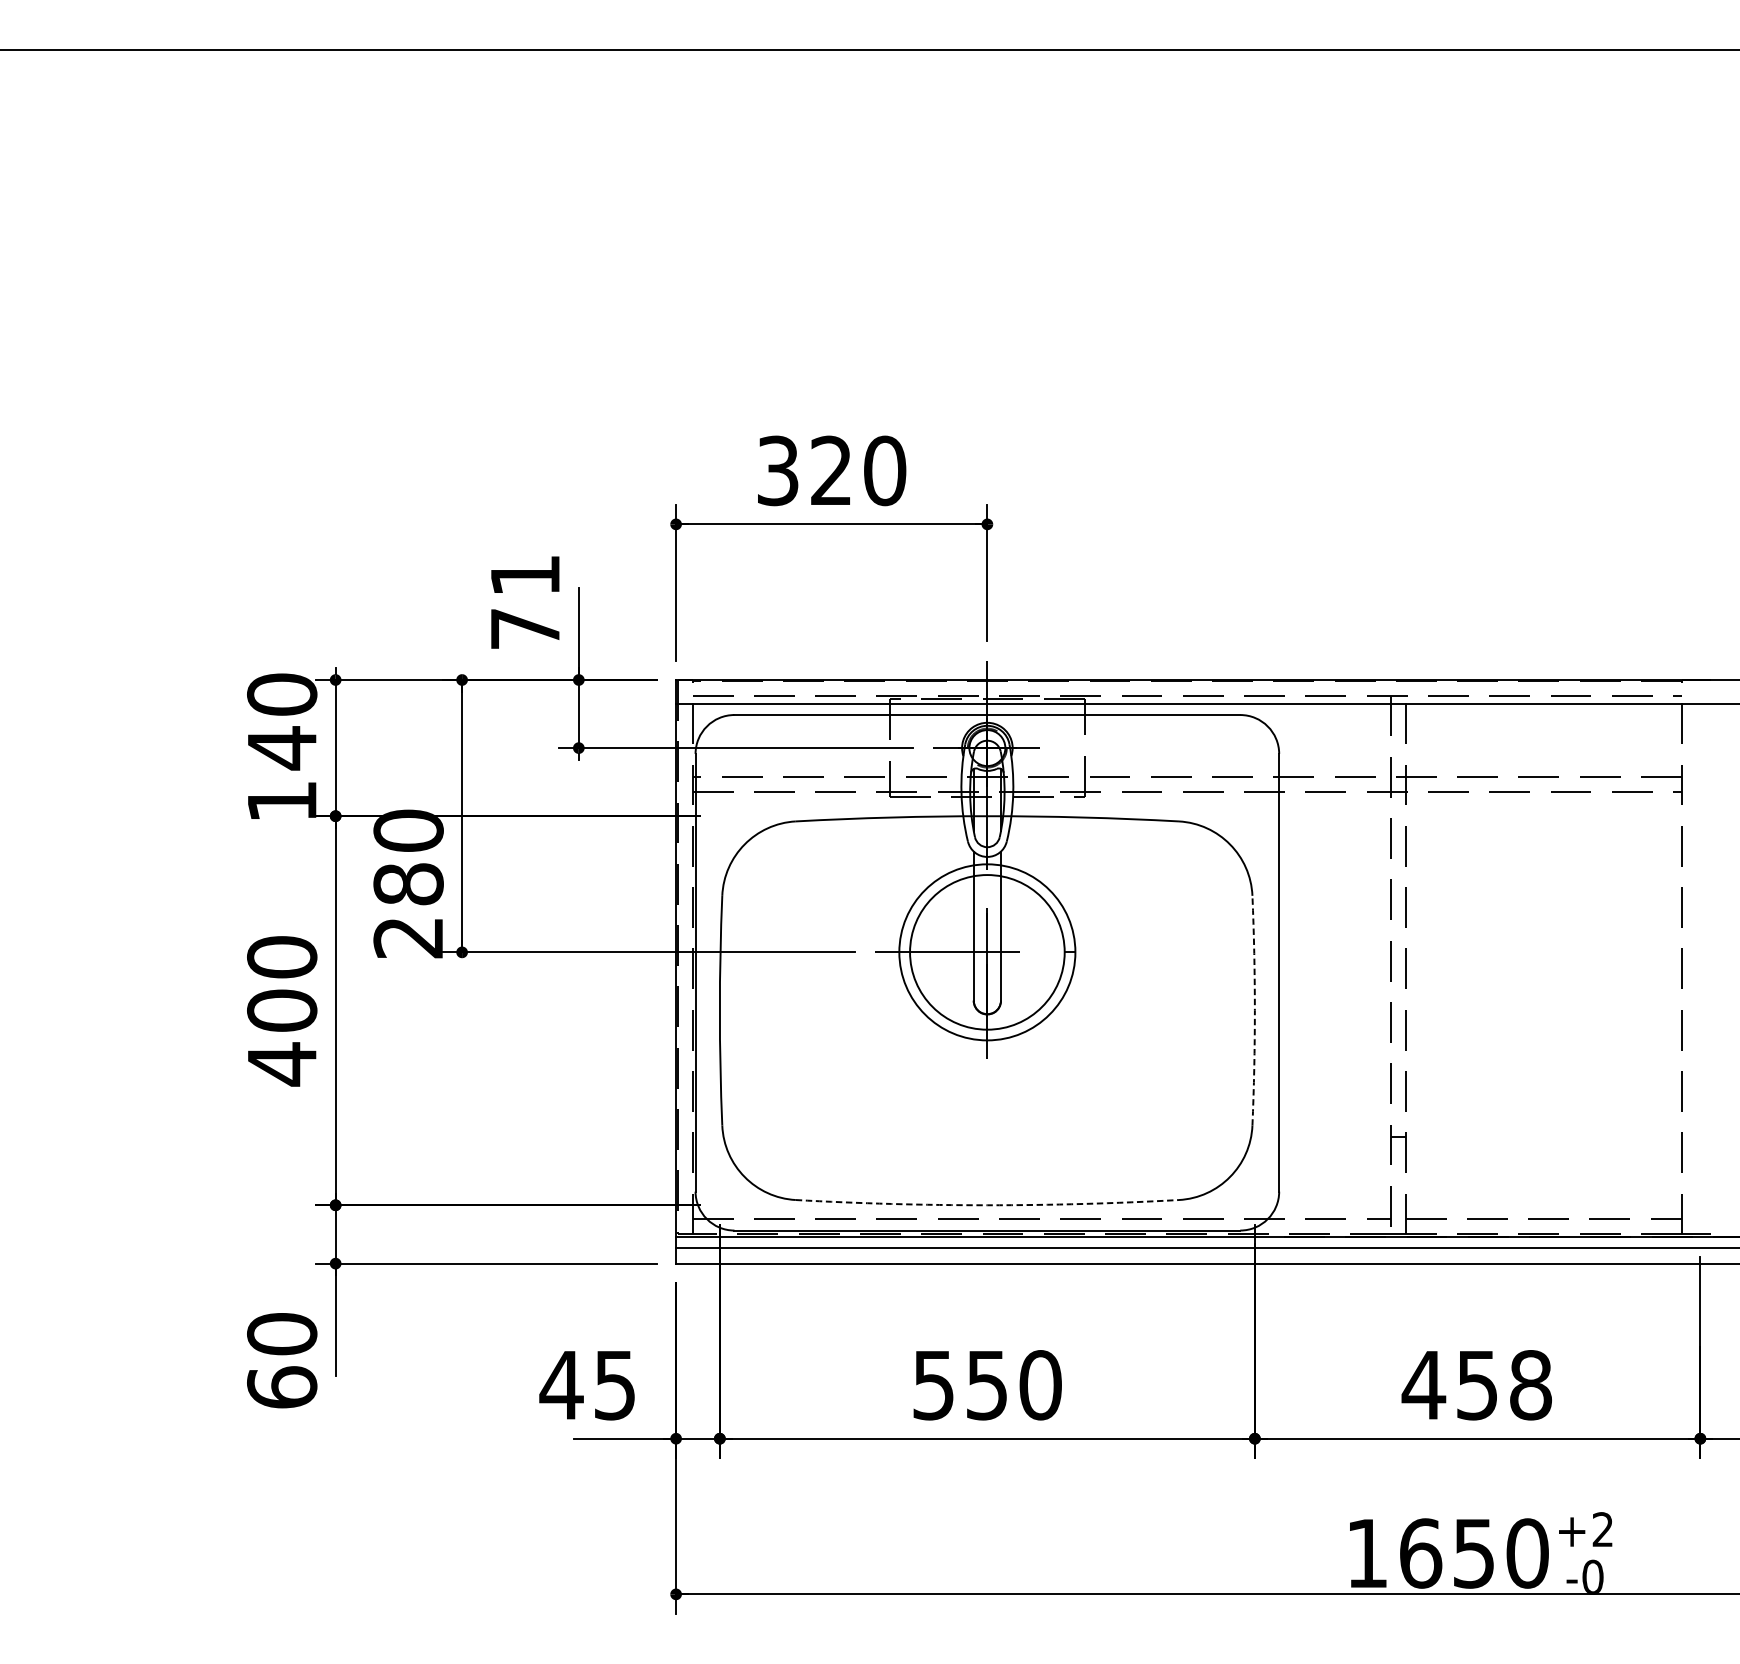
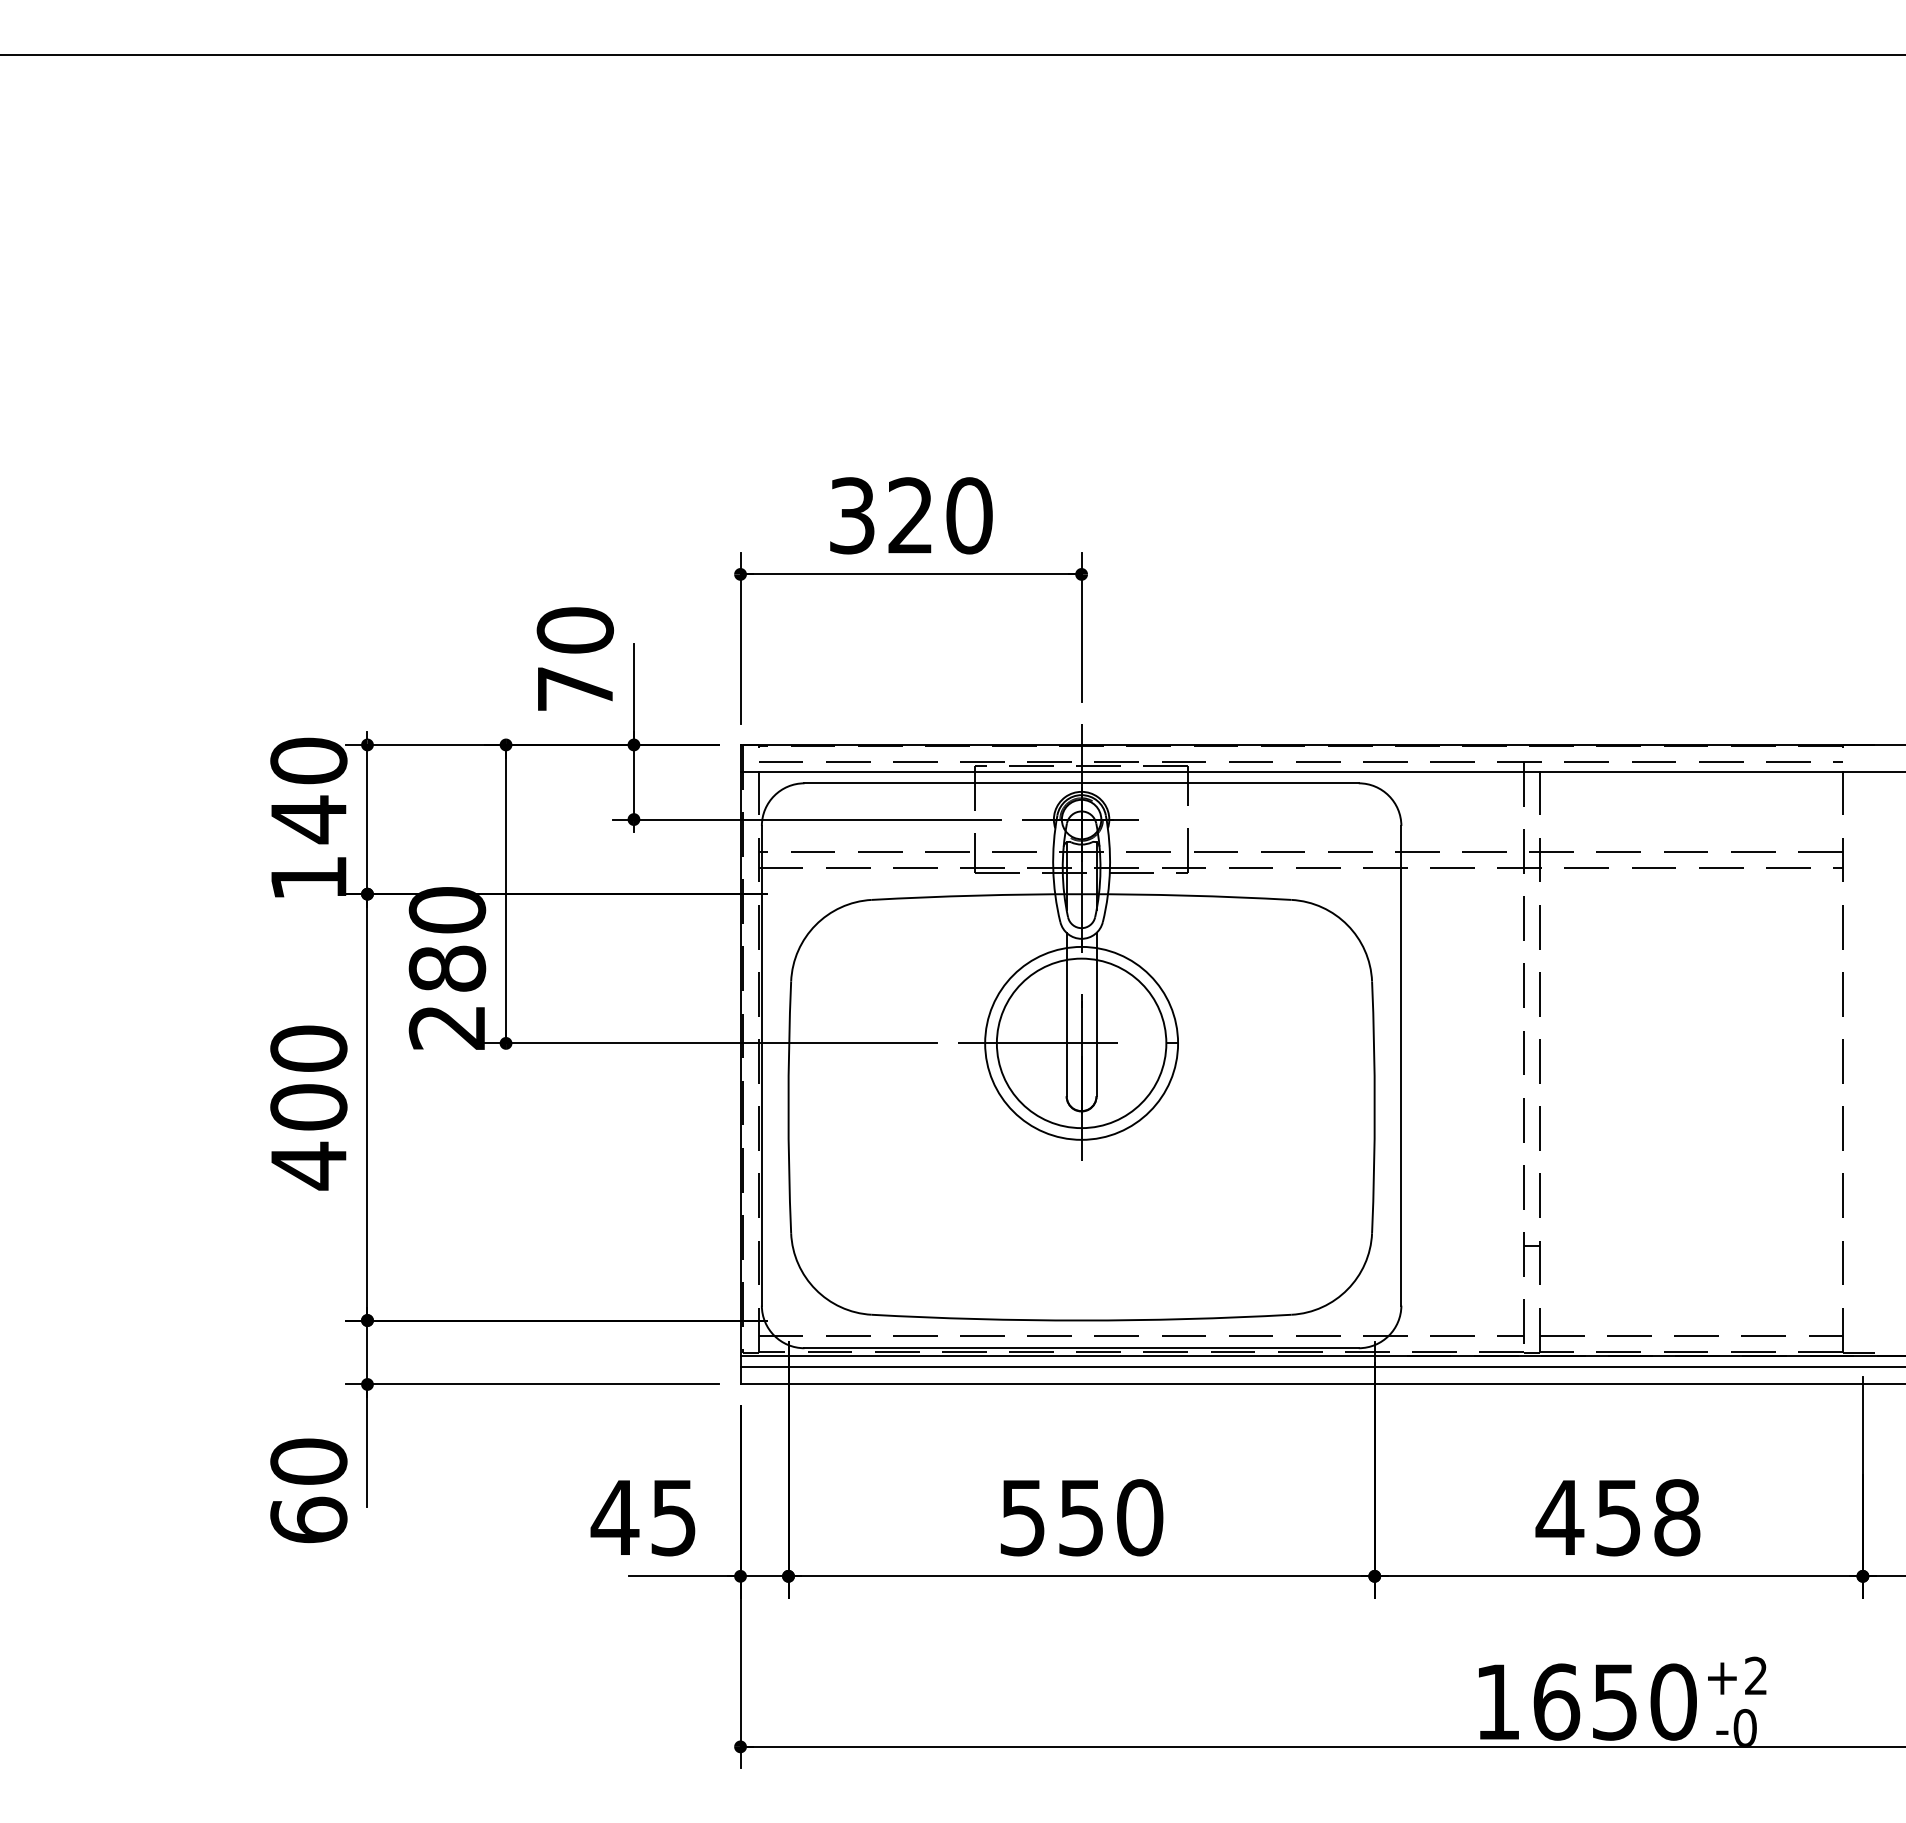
text: (525, 575) -> (575, 630), 71 -> 70
arc: (1254, 1010) -> (1374, 1107), dashed -> solid
arc: (987, 1205) -> (1081, 1320), dashed -> solid

